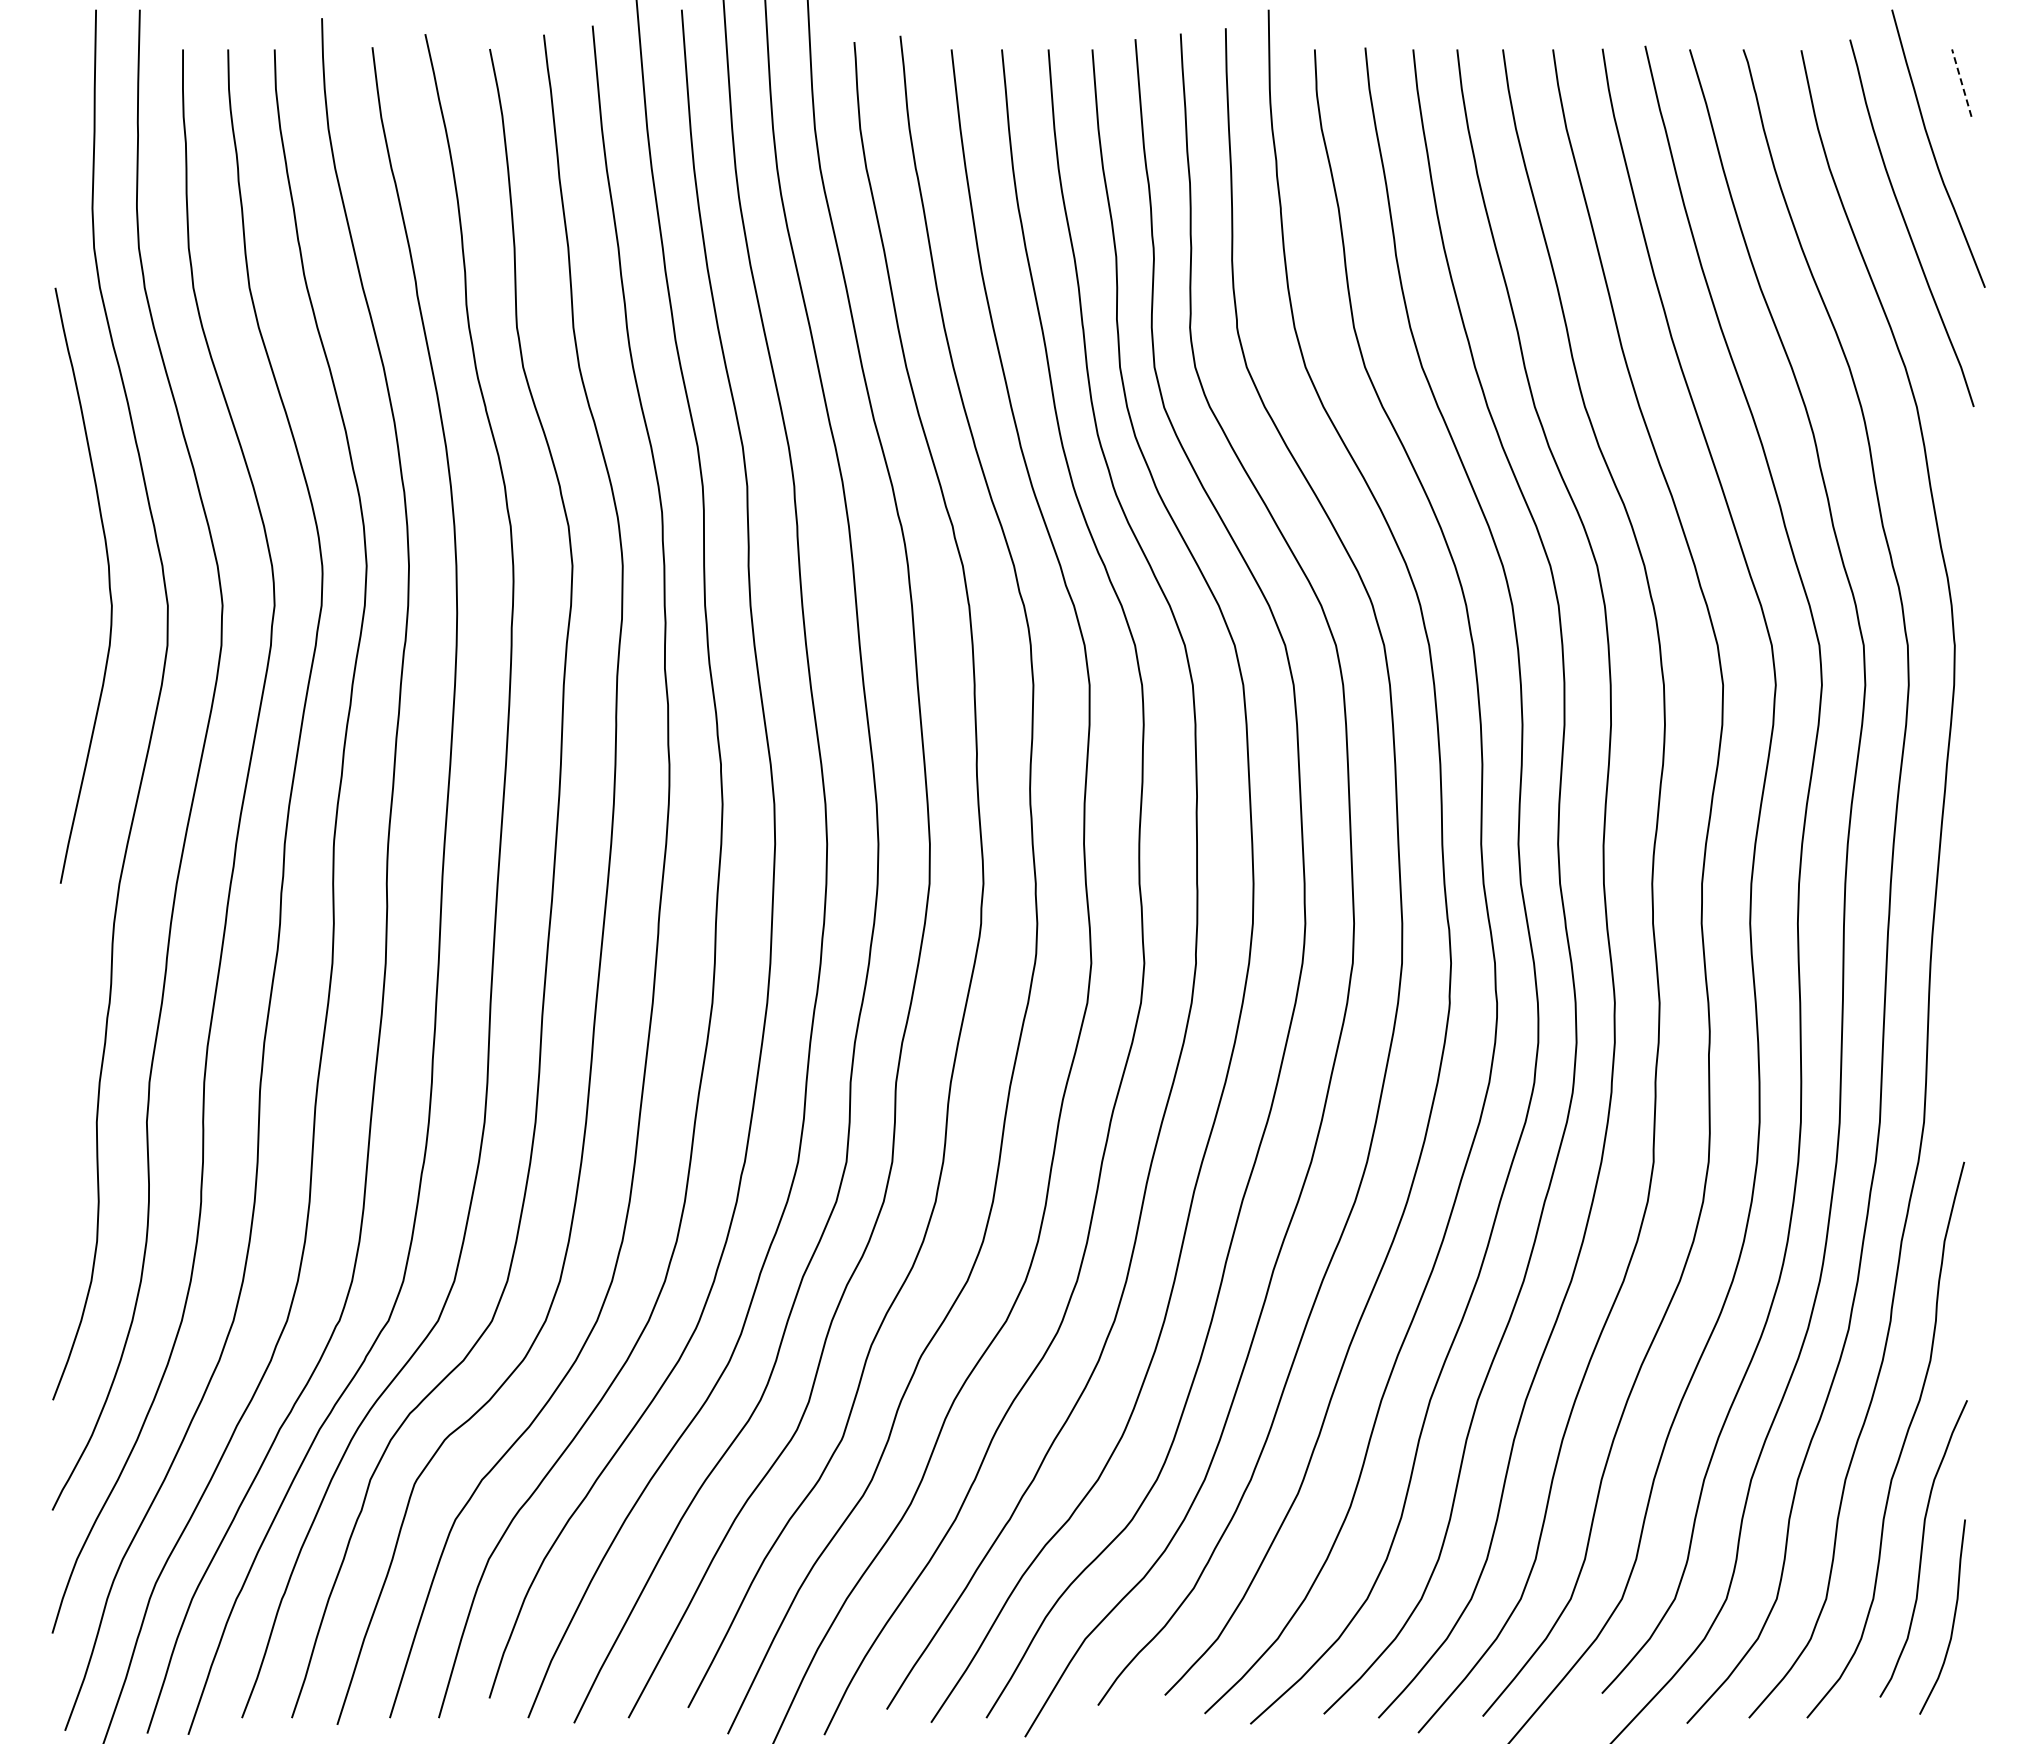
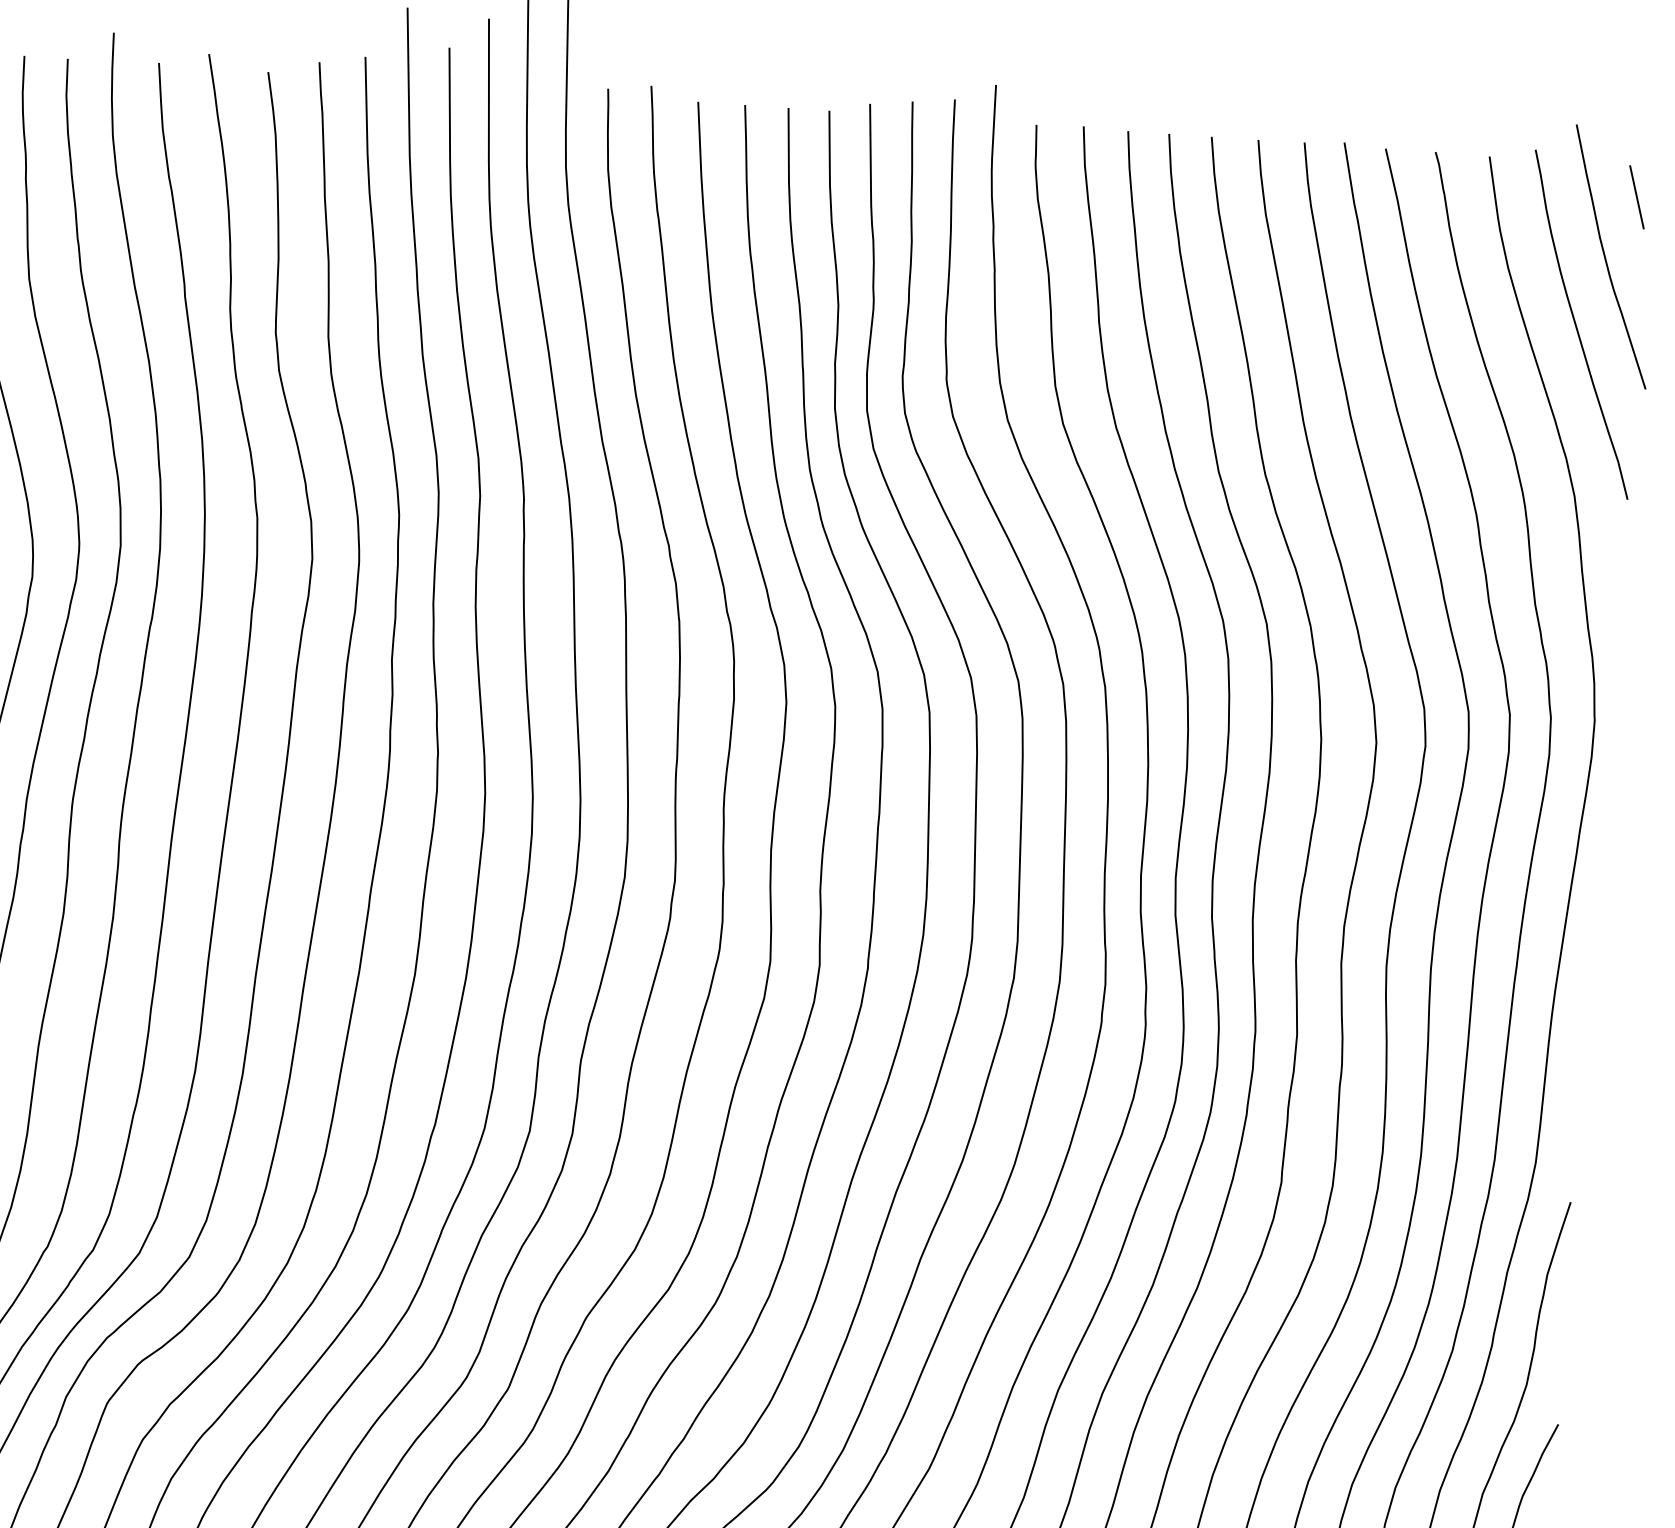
line: (1961, 82) -> (1636, 196), dashed -> solid

